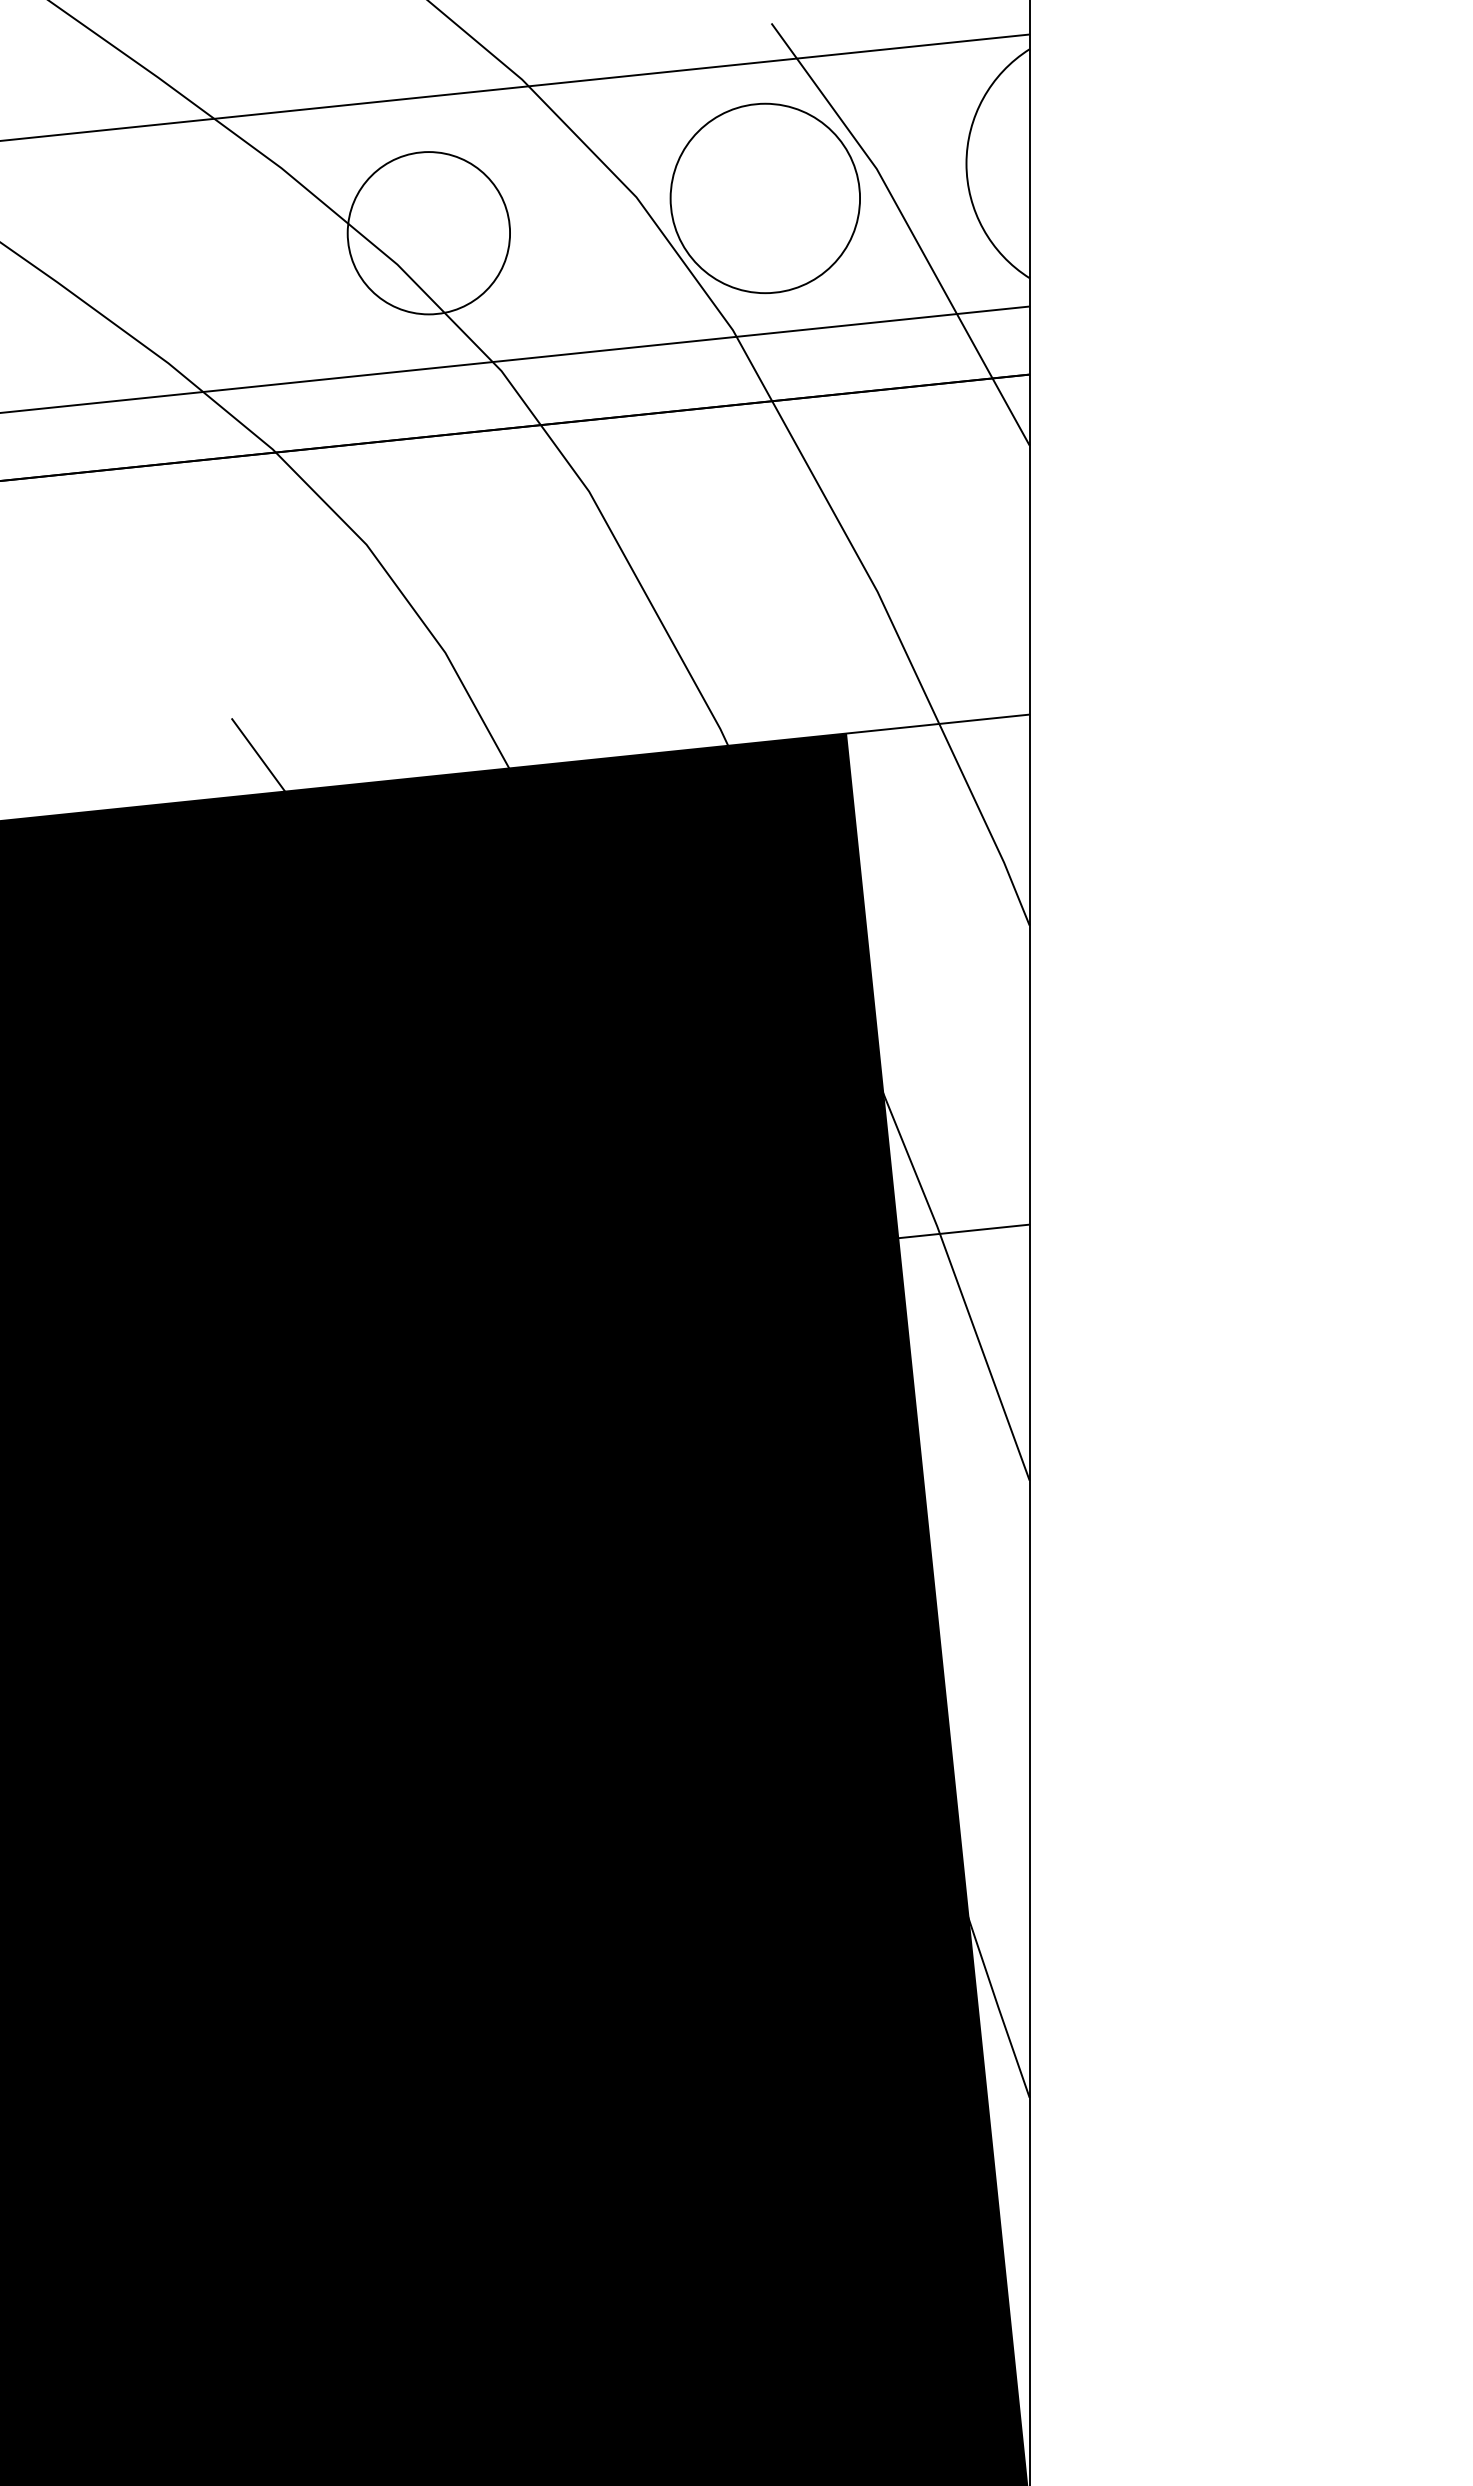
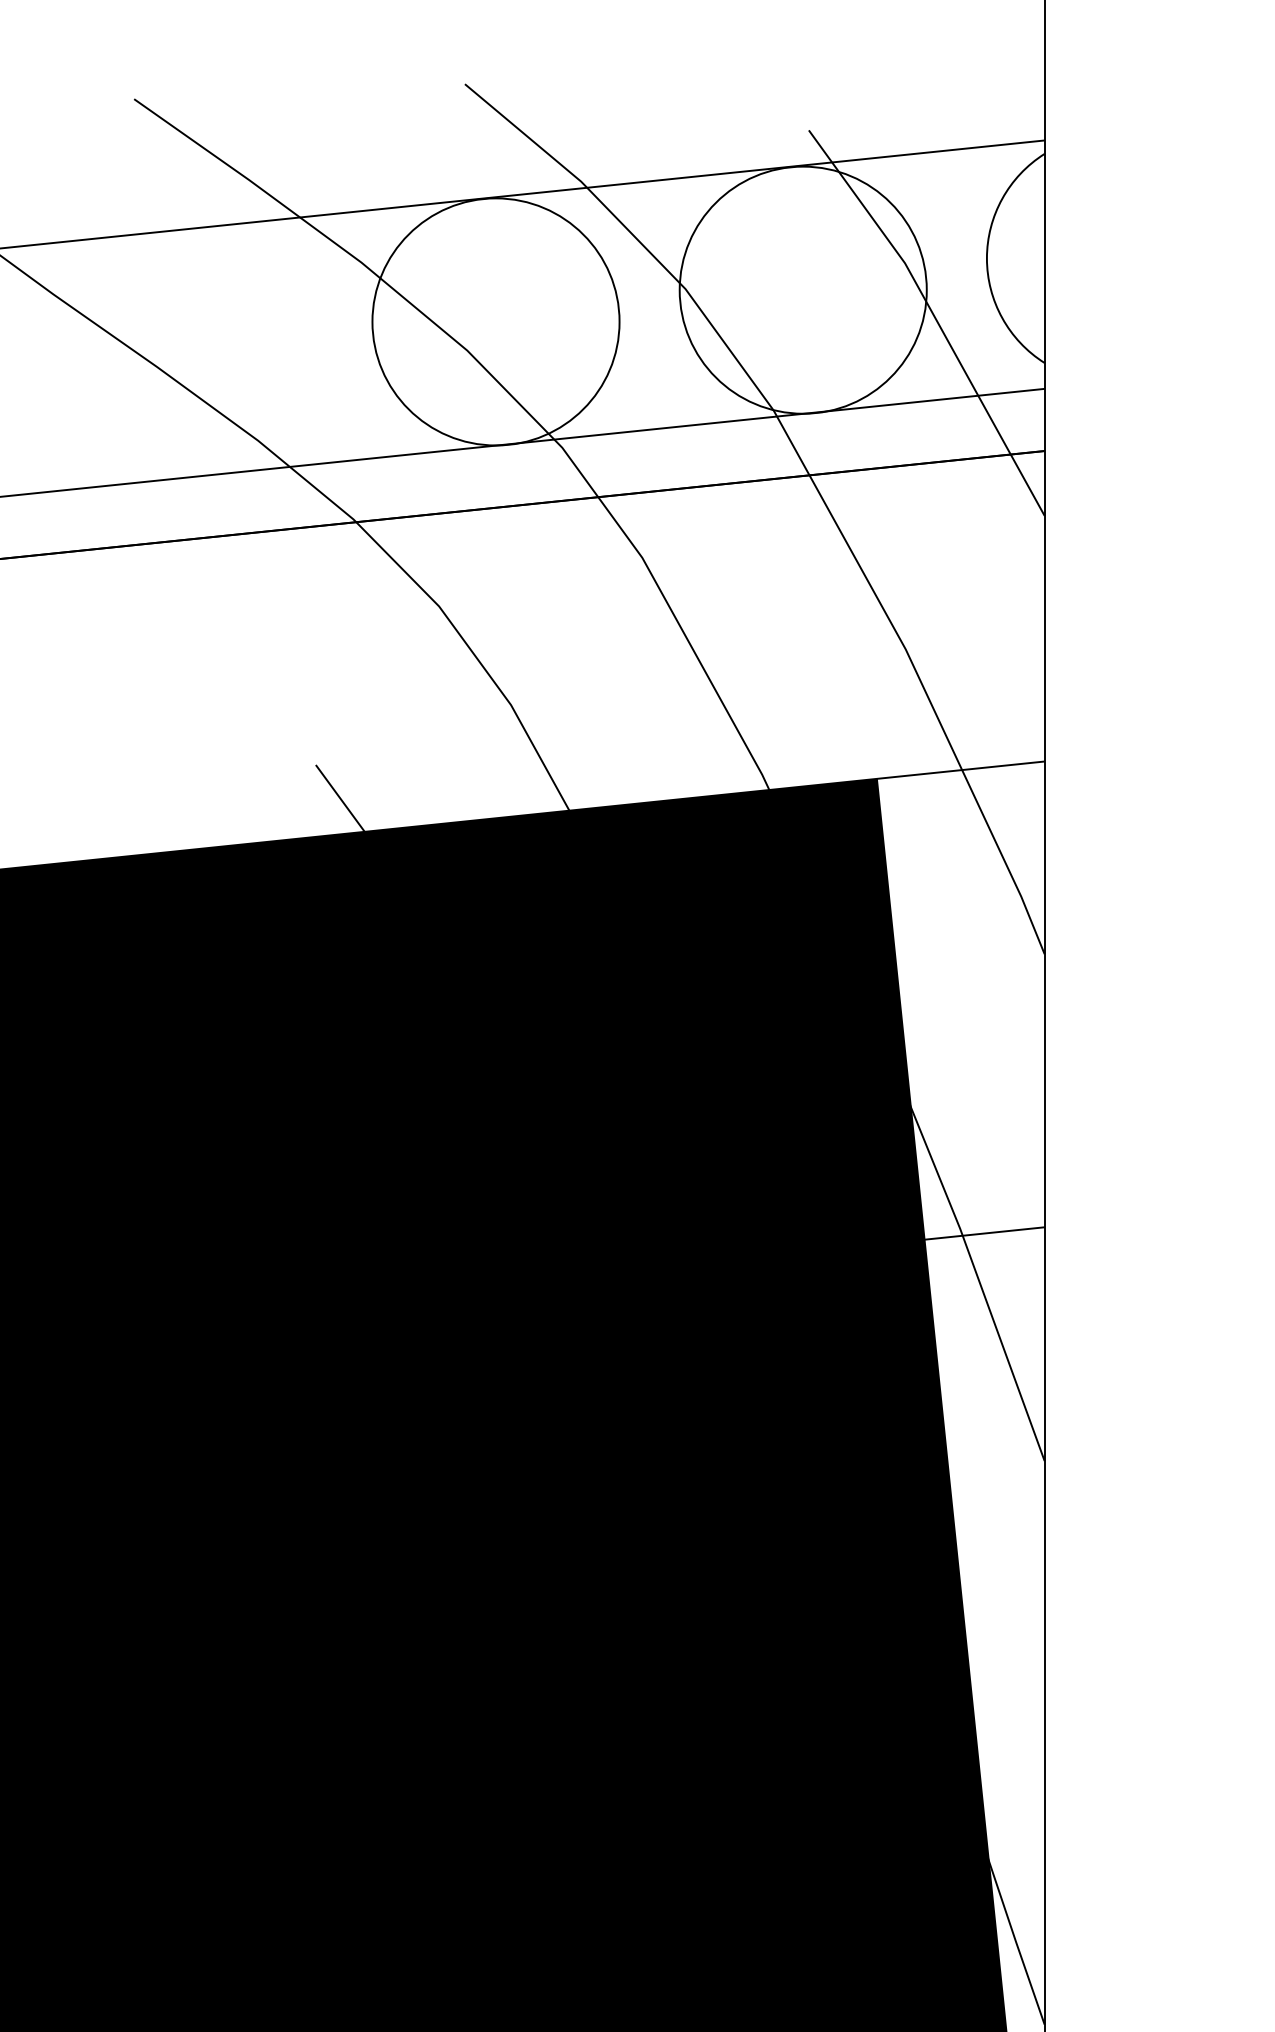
circle: (765, 198) -> (803, 290), size x1.43
circle: (428, 232) -> (495, 321), size x1.67

